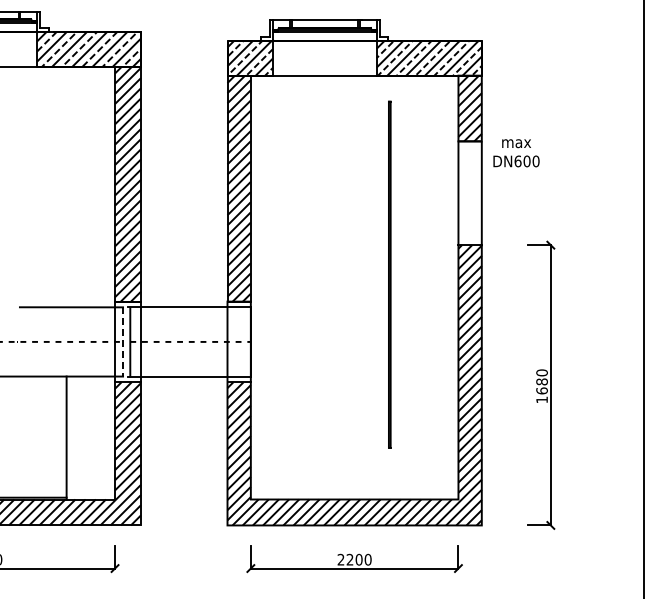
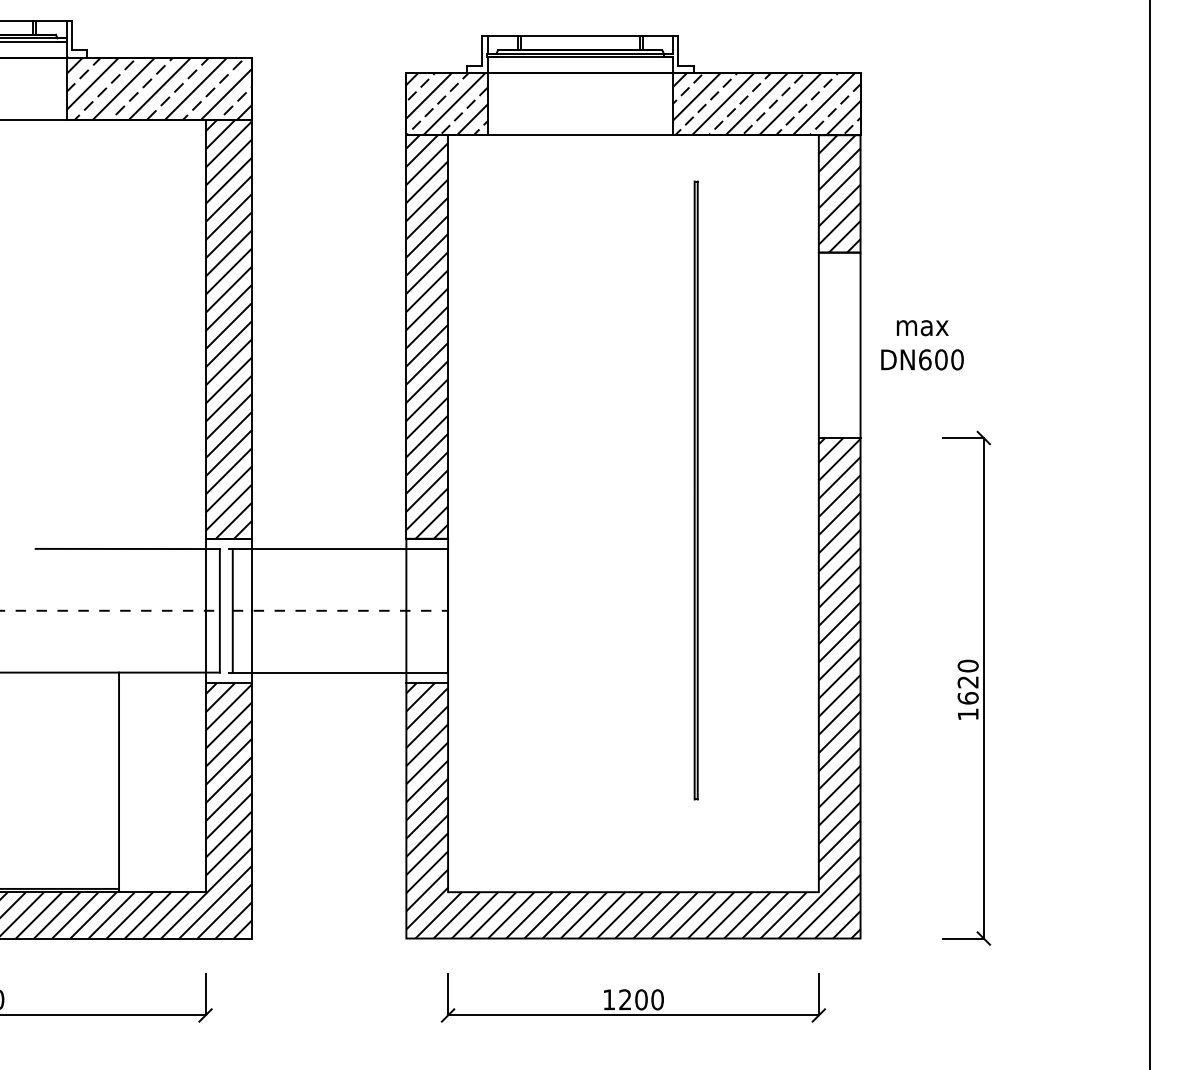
text: (516, 153) -> (922, 345), moved
line: (123, 341) -> (220, 610), dashed -> solid
text: (541, 381) -> (967, 681), 1680 -> 1620
text: (340, 559) -> (608, 999), 2200 -> 1200

